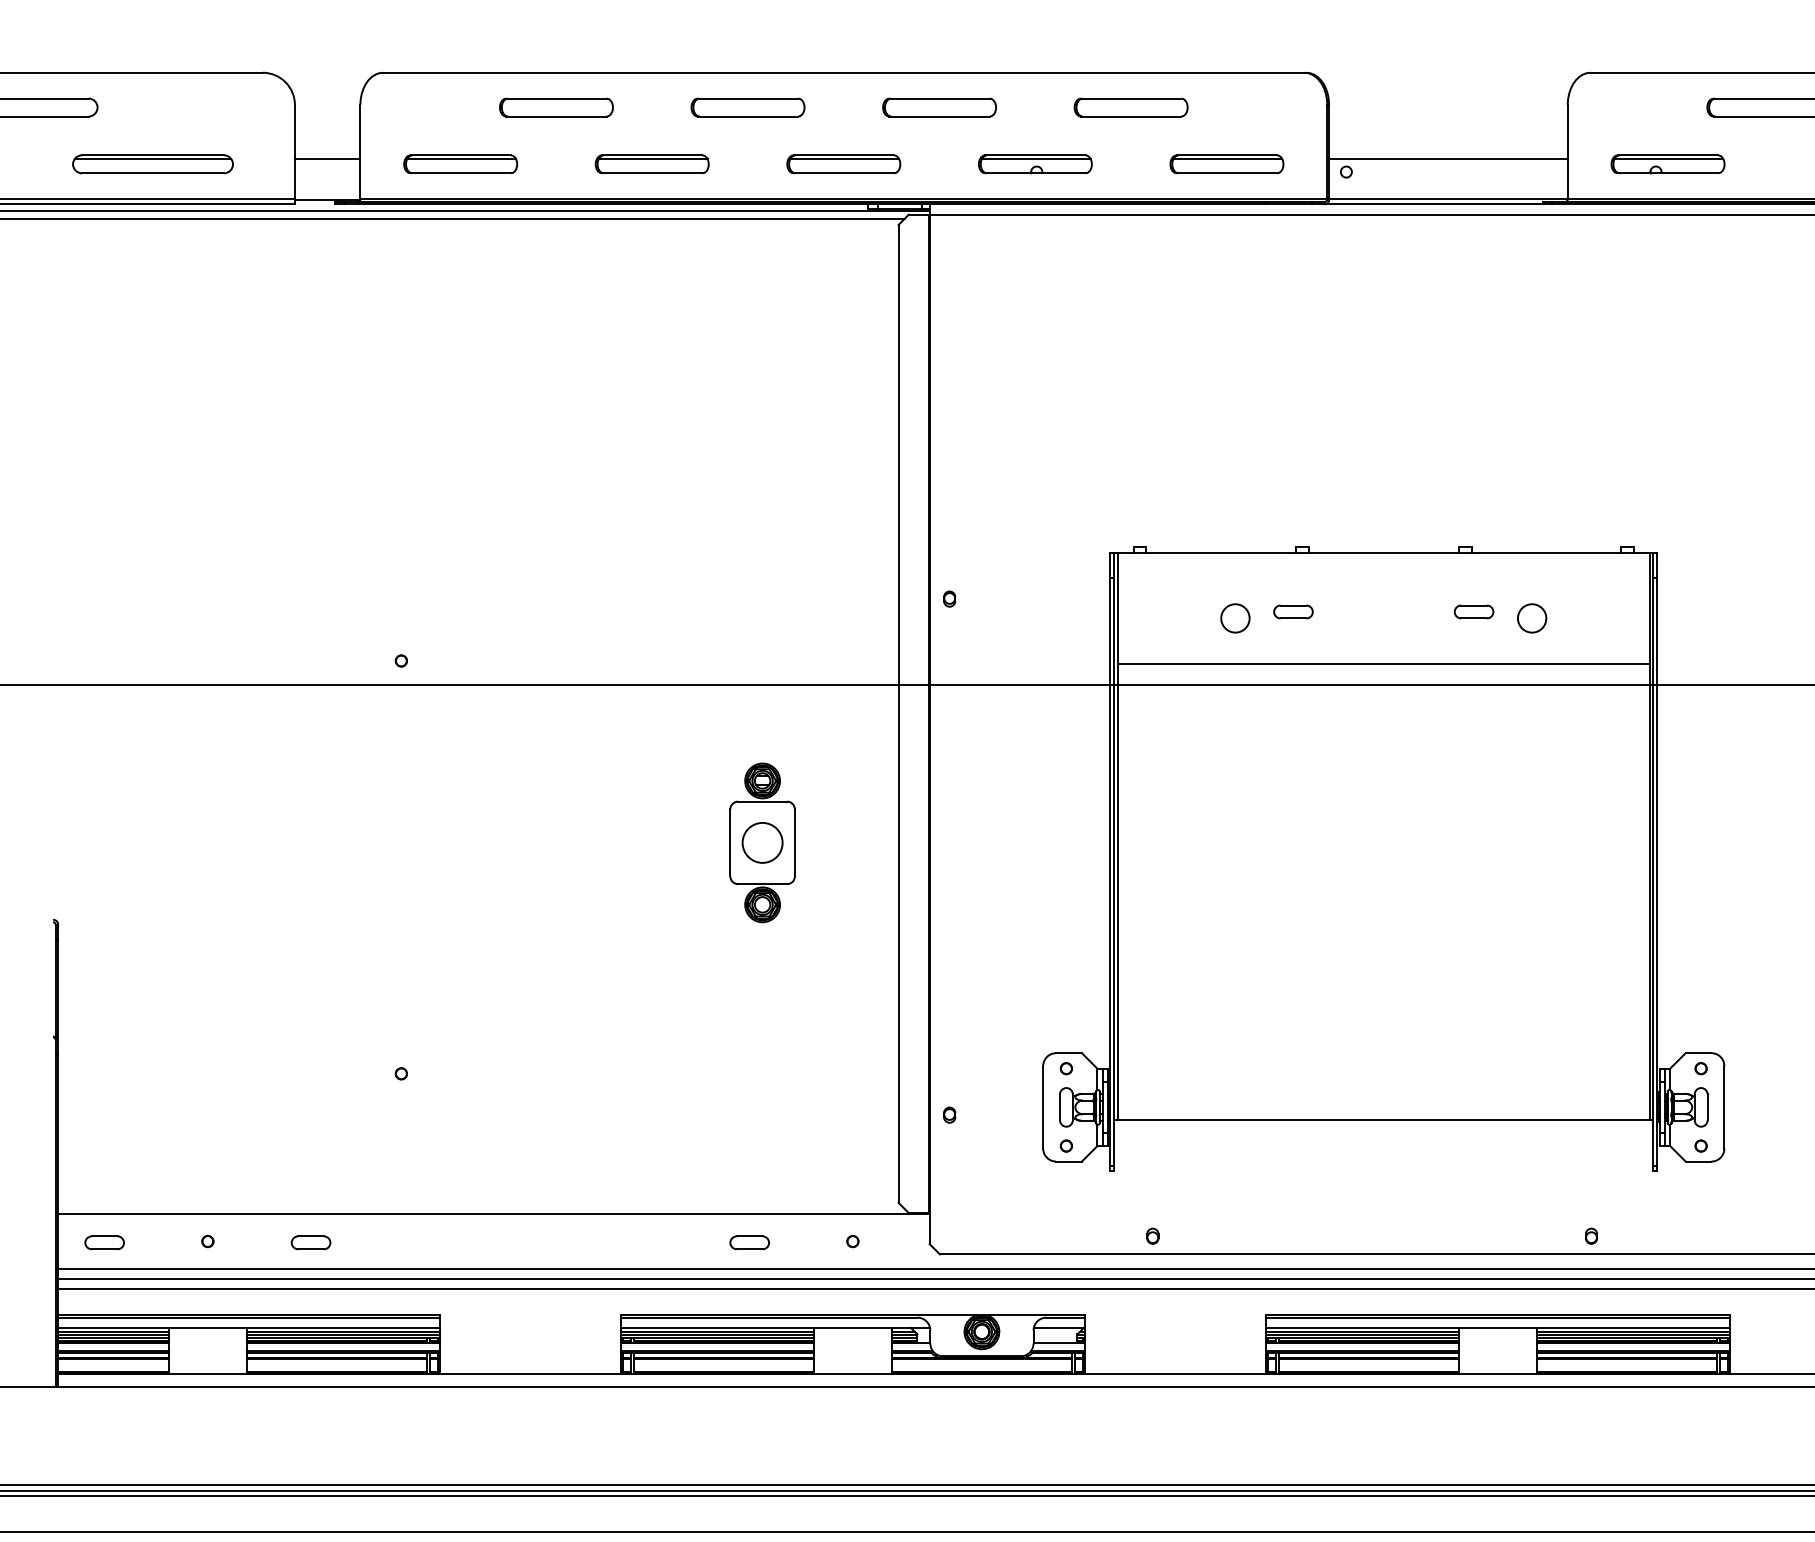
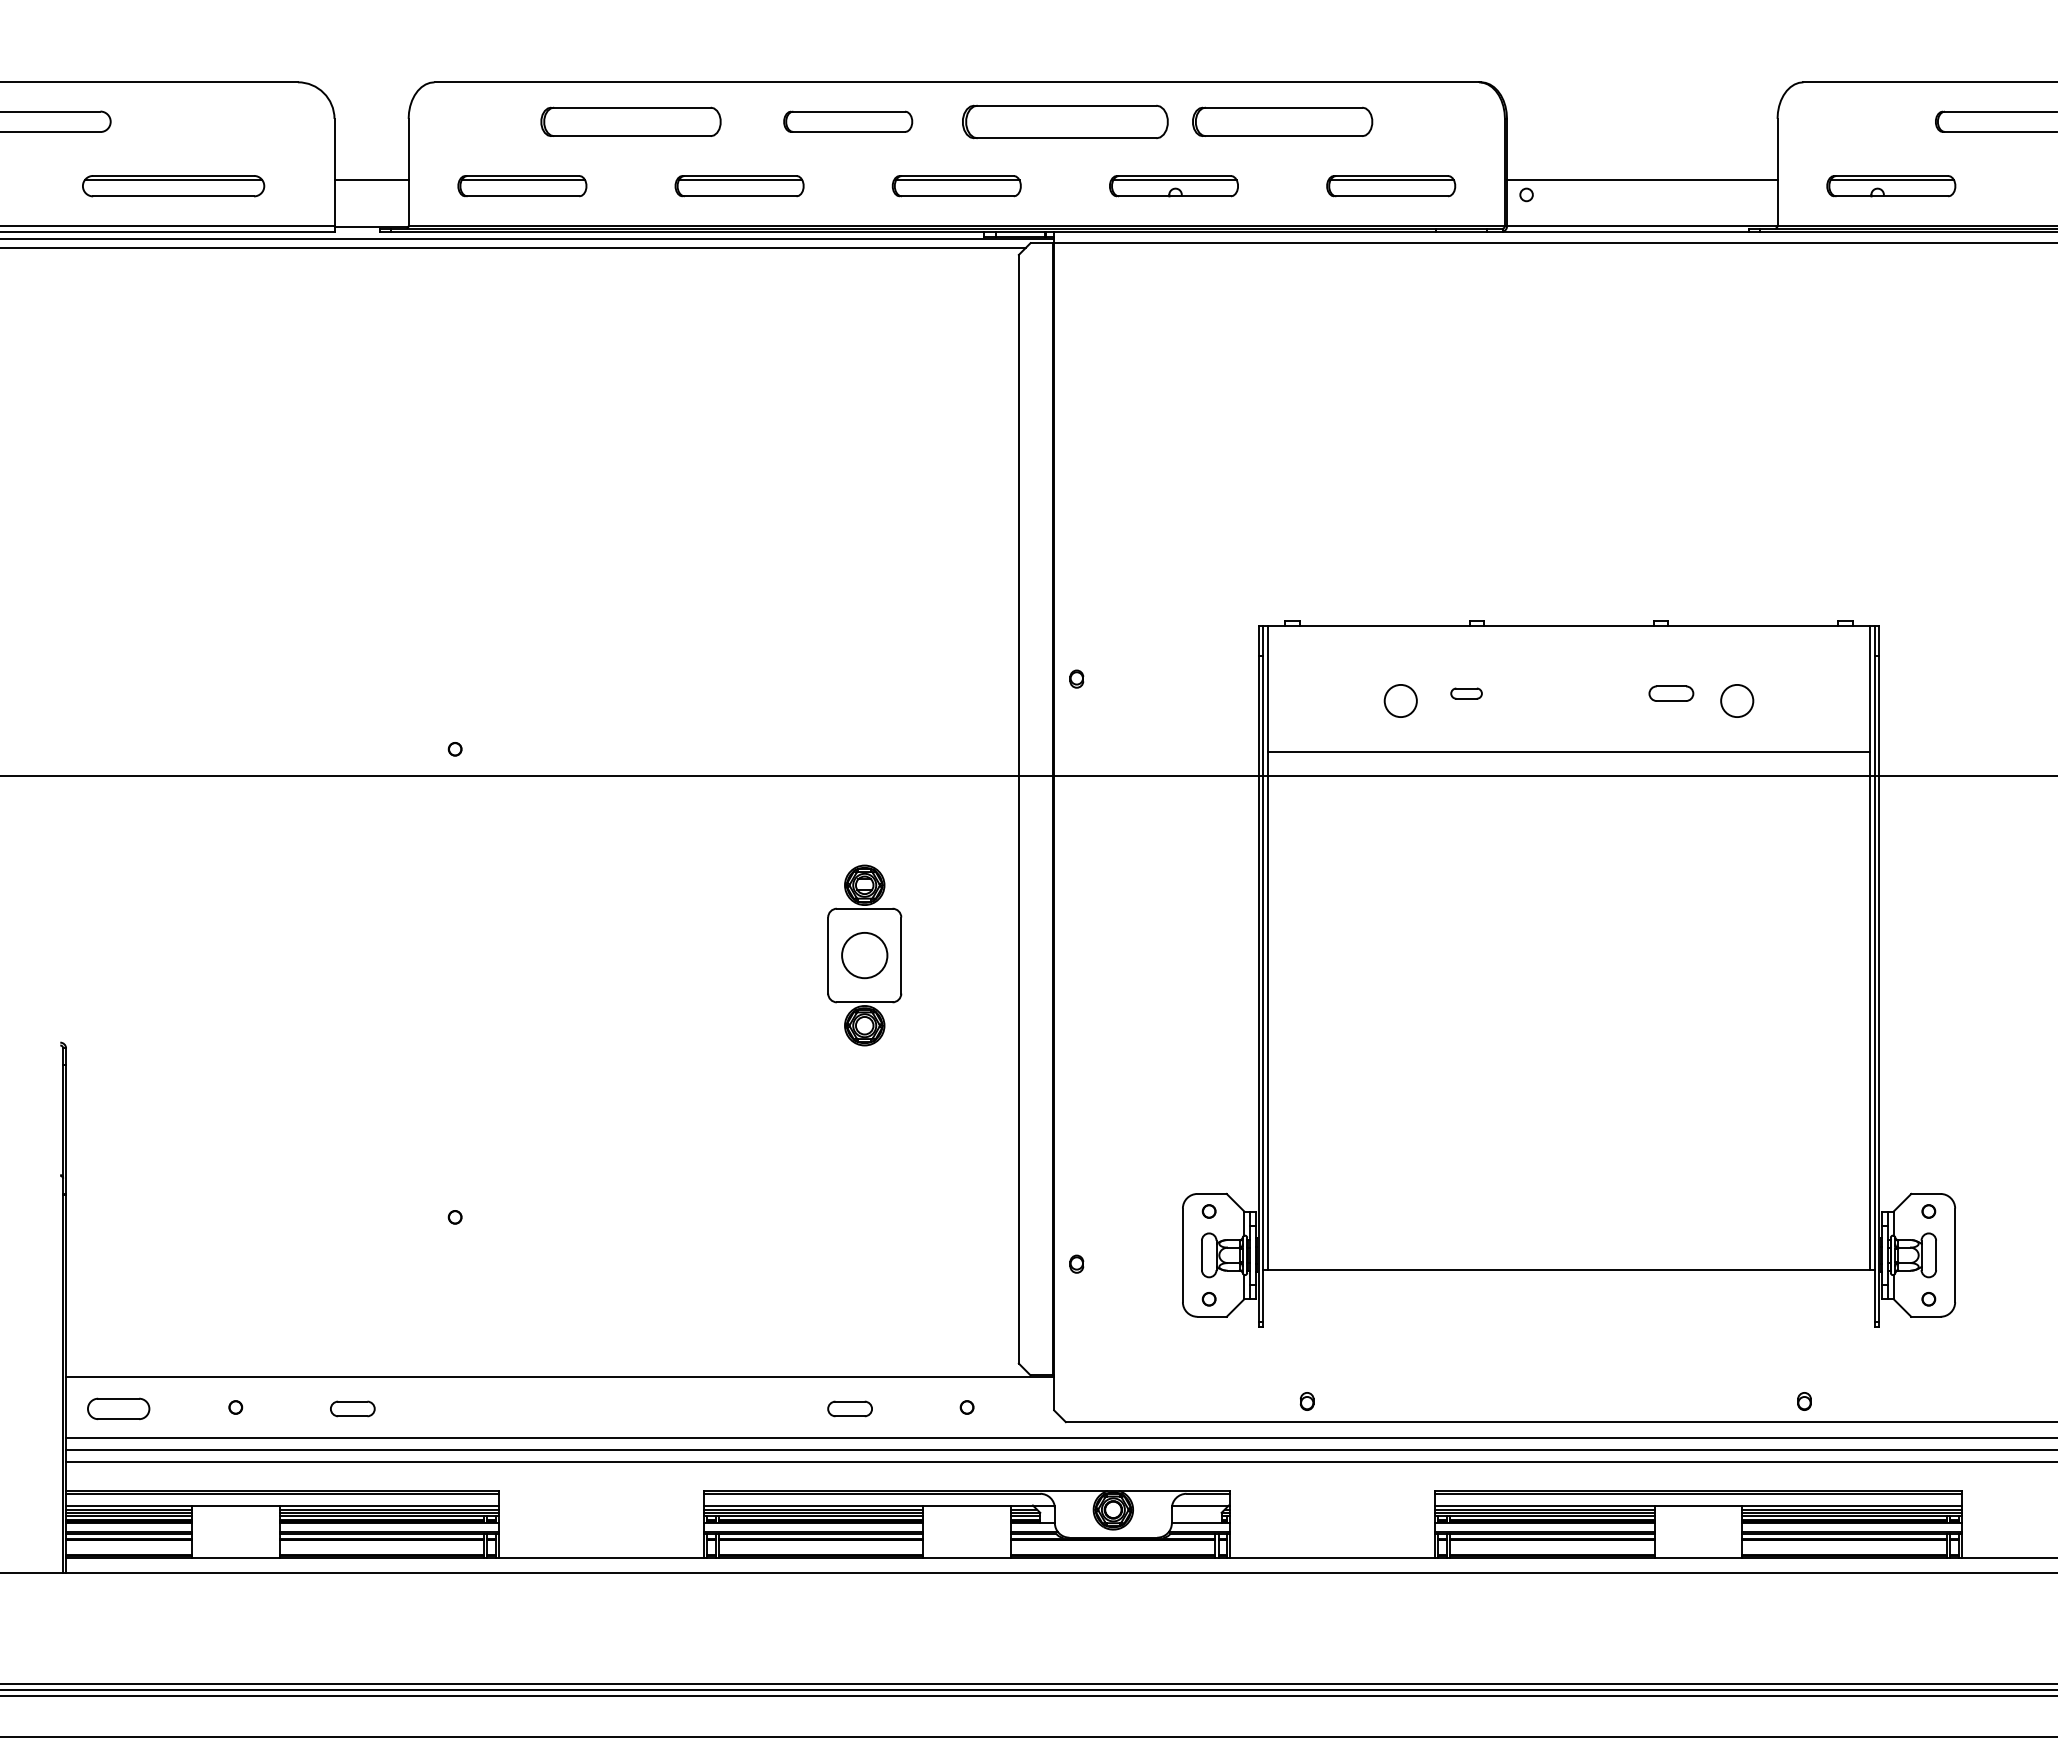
part: (556, 107) -> (630, 121), size x1.4
part: (939, 107) -> (1065, 121), size x1.6
part: (1131, 107) -> (1282, 121), size x1.4
part: (1293, 611) -> (1466, 693), size x0.7
part: (104, 1242) -> (118, 1408), size x1.4

